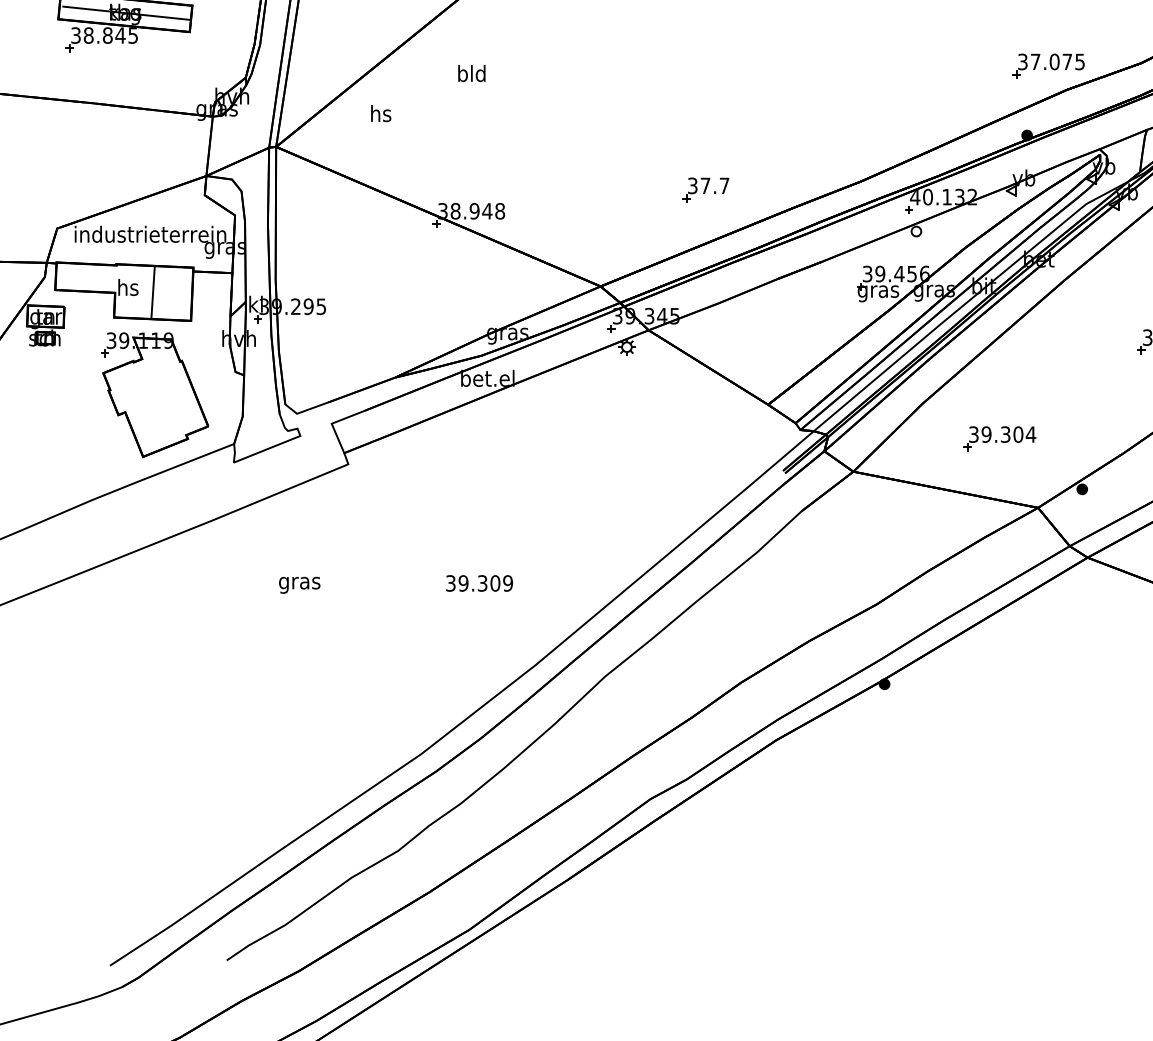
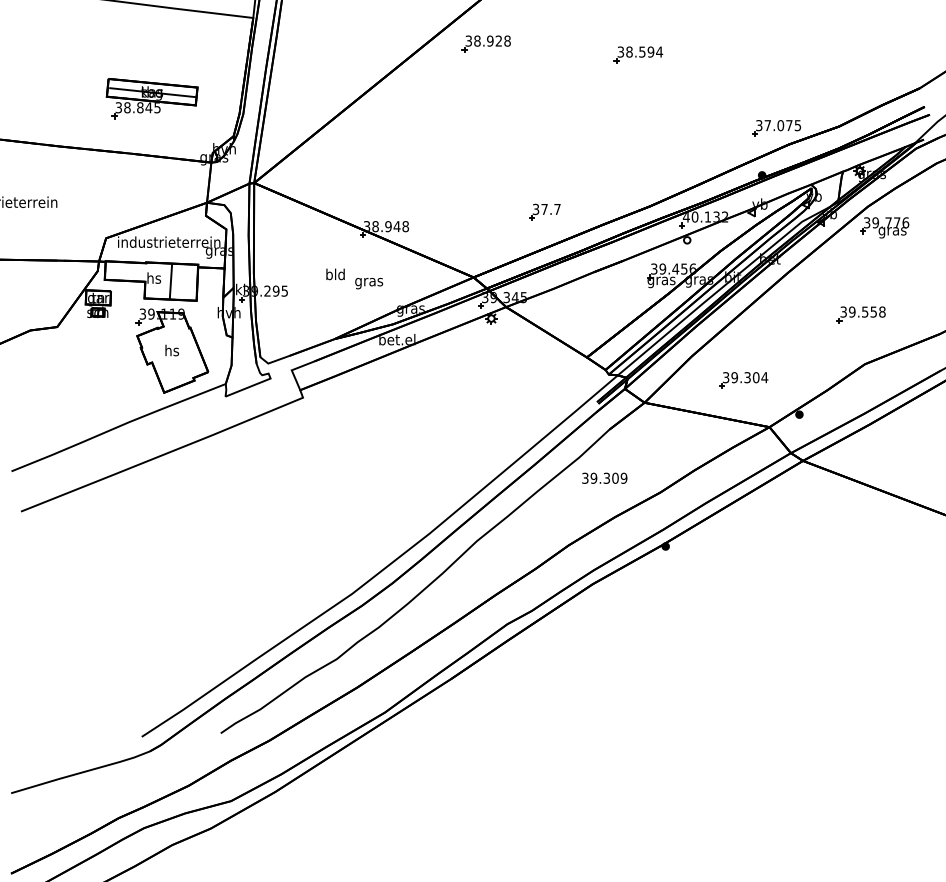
text: (471, 73) -> (335, 274), moved
text: (380, 113) -> (171, 350), moved
text: (479, 582) -> (604, 477), moved
text: (300, 585) -> (369, 283), moved

